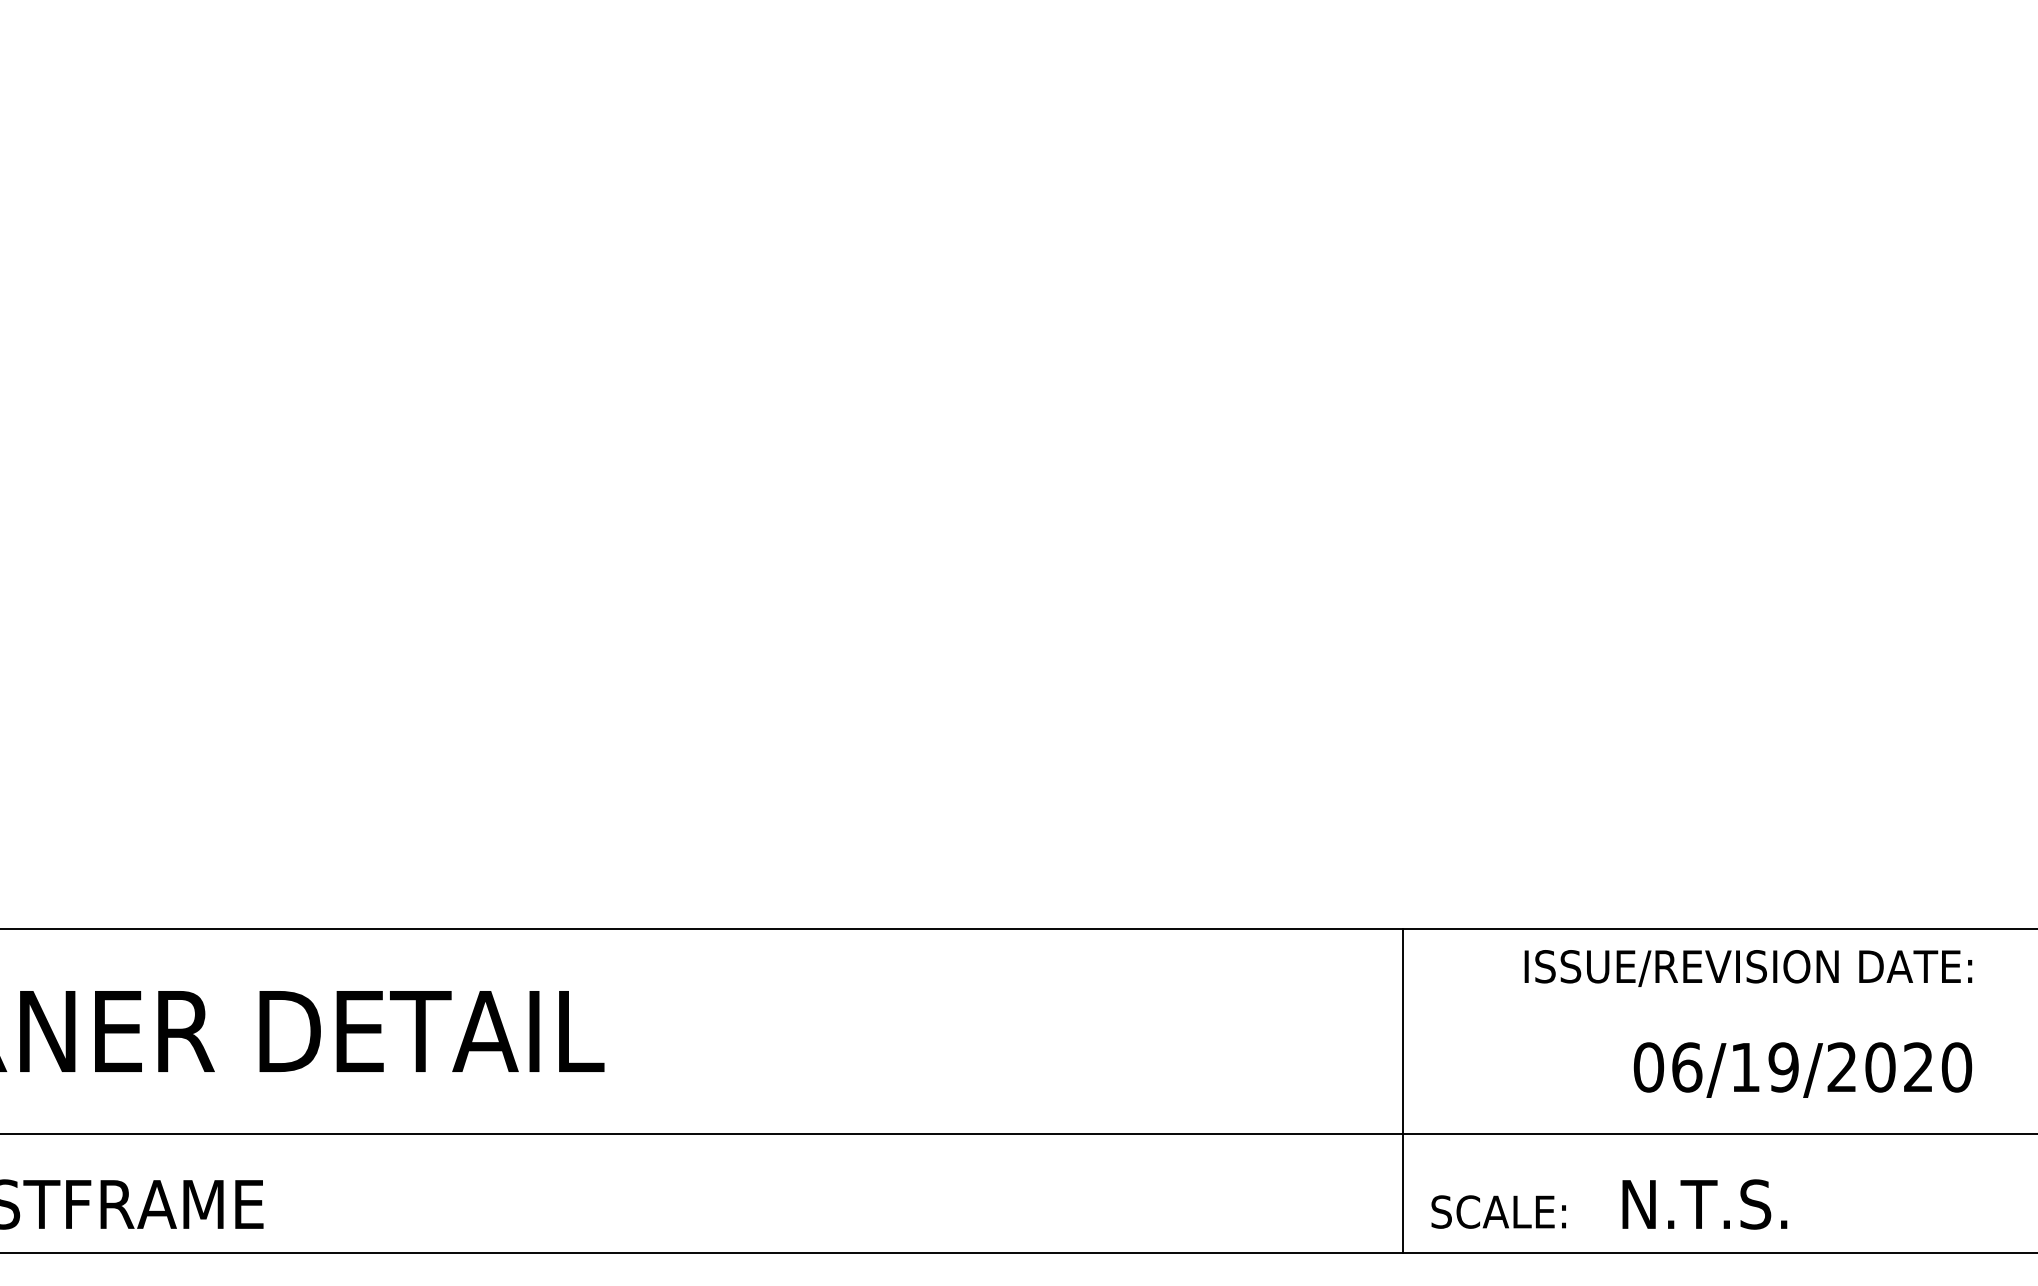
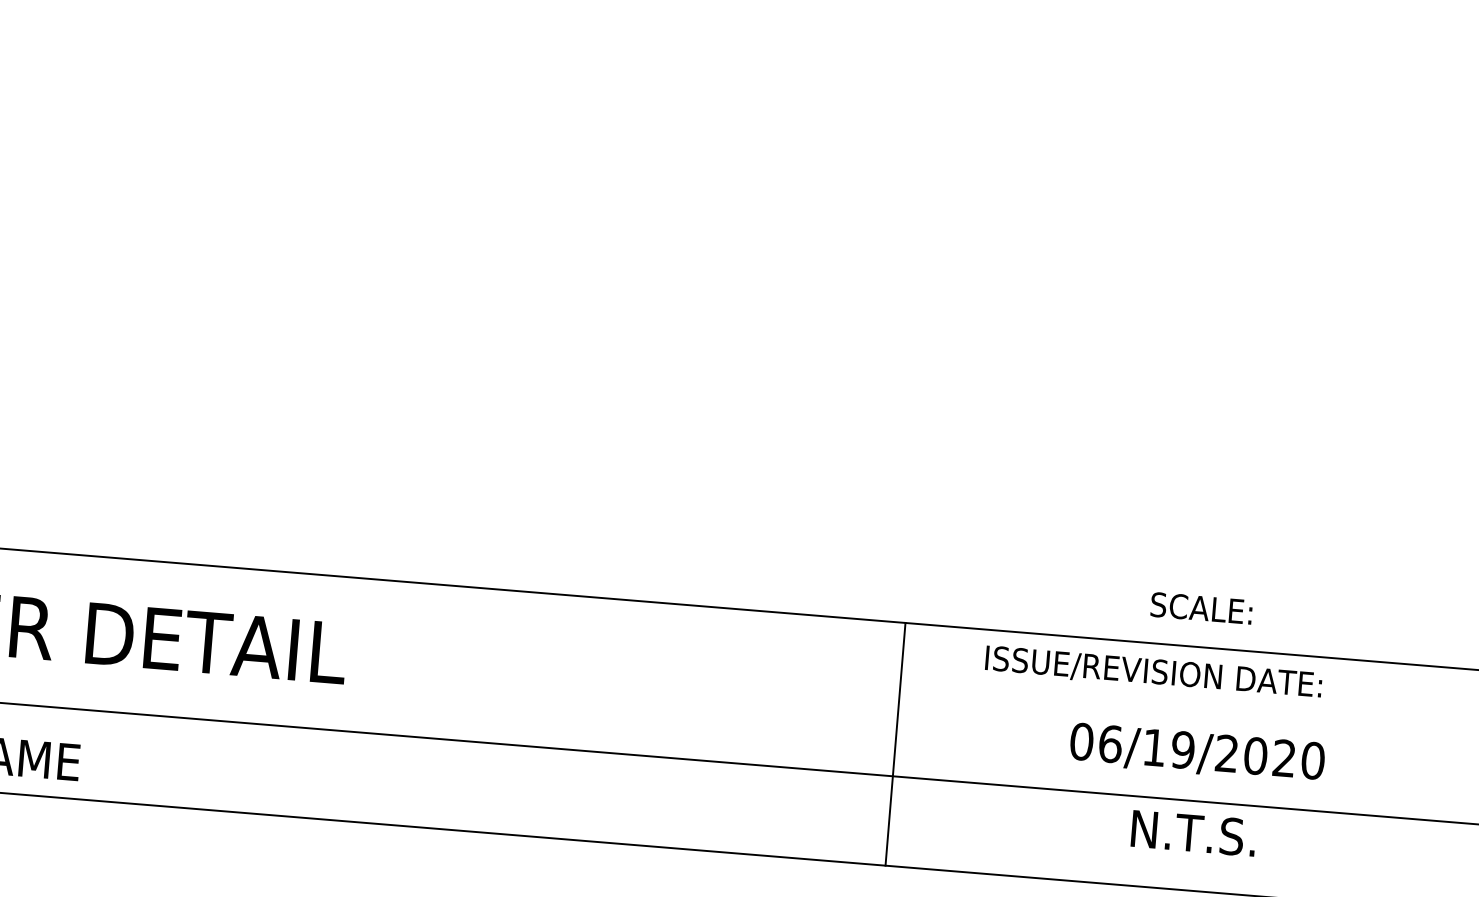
text: (1748, 968) -> (1153, 672), moved
text: (1802, 1069) -> (1197, 752), moved
line: (1402, 1090) -> (895, 743), moved
text: (1704, 1204) -> (1193, 833), moved
text: (1498, 1211) -> (1201, 607), moved

